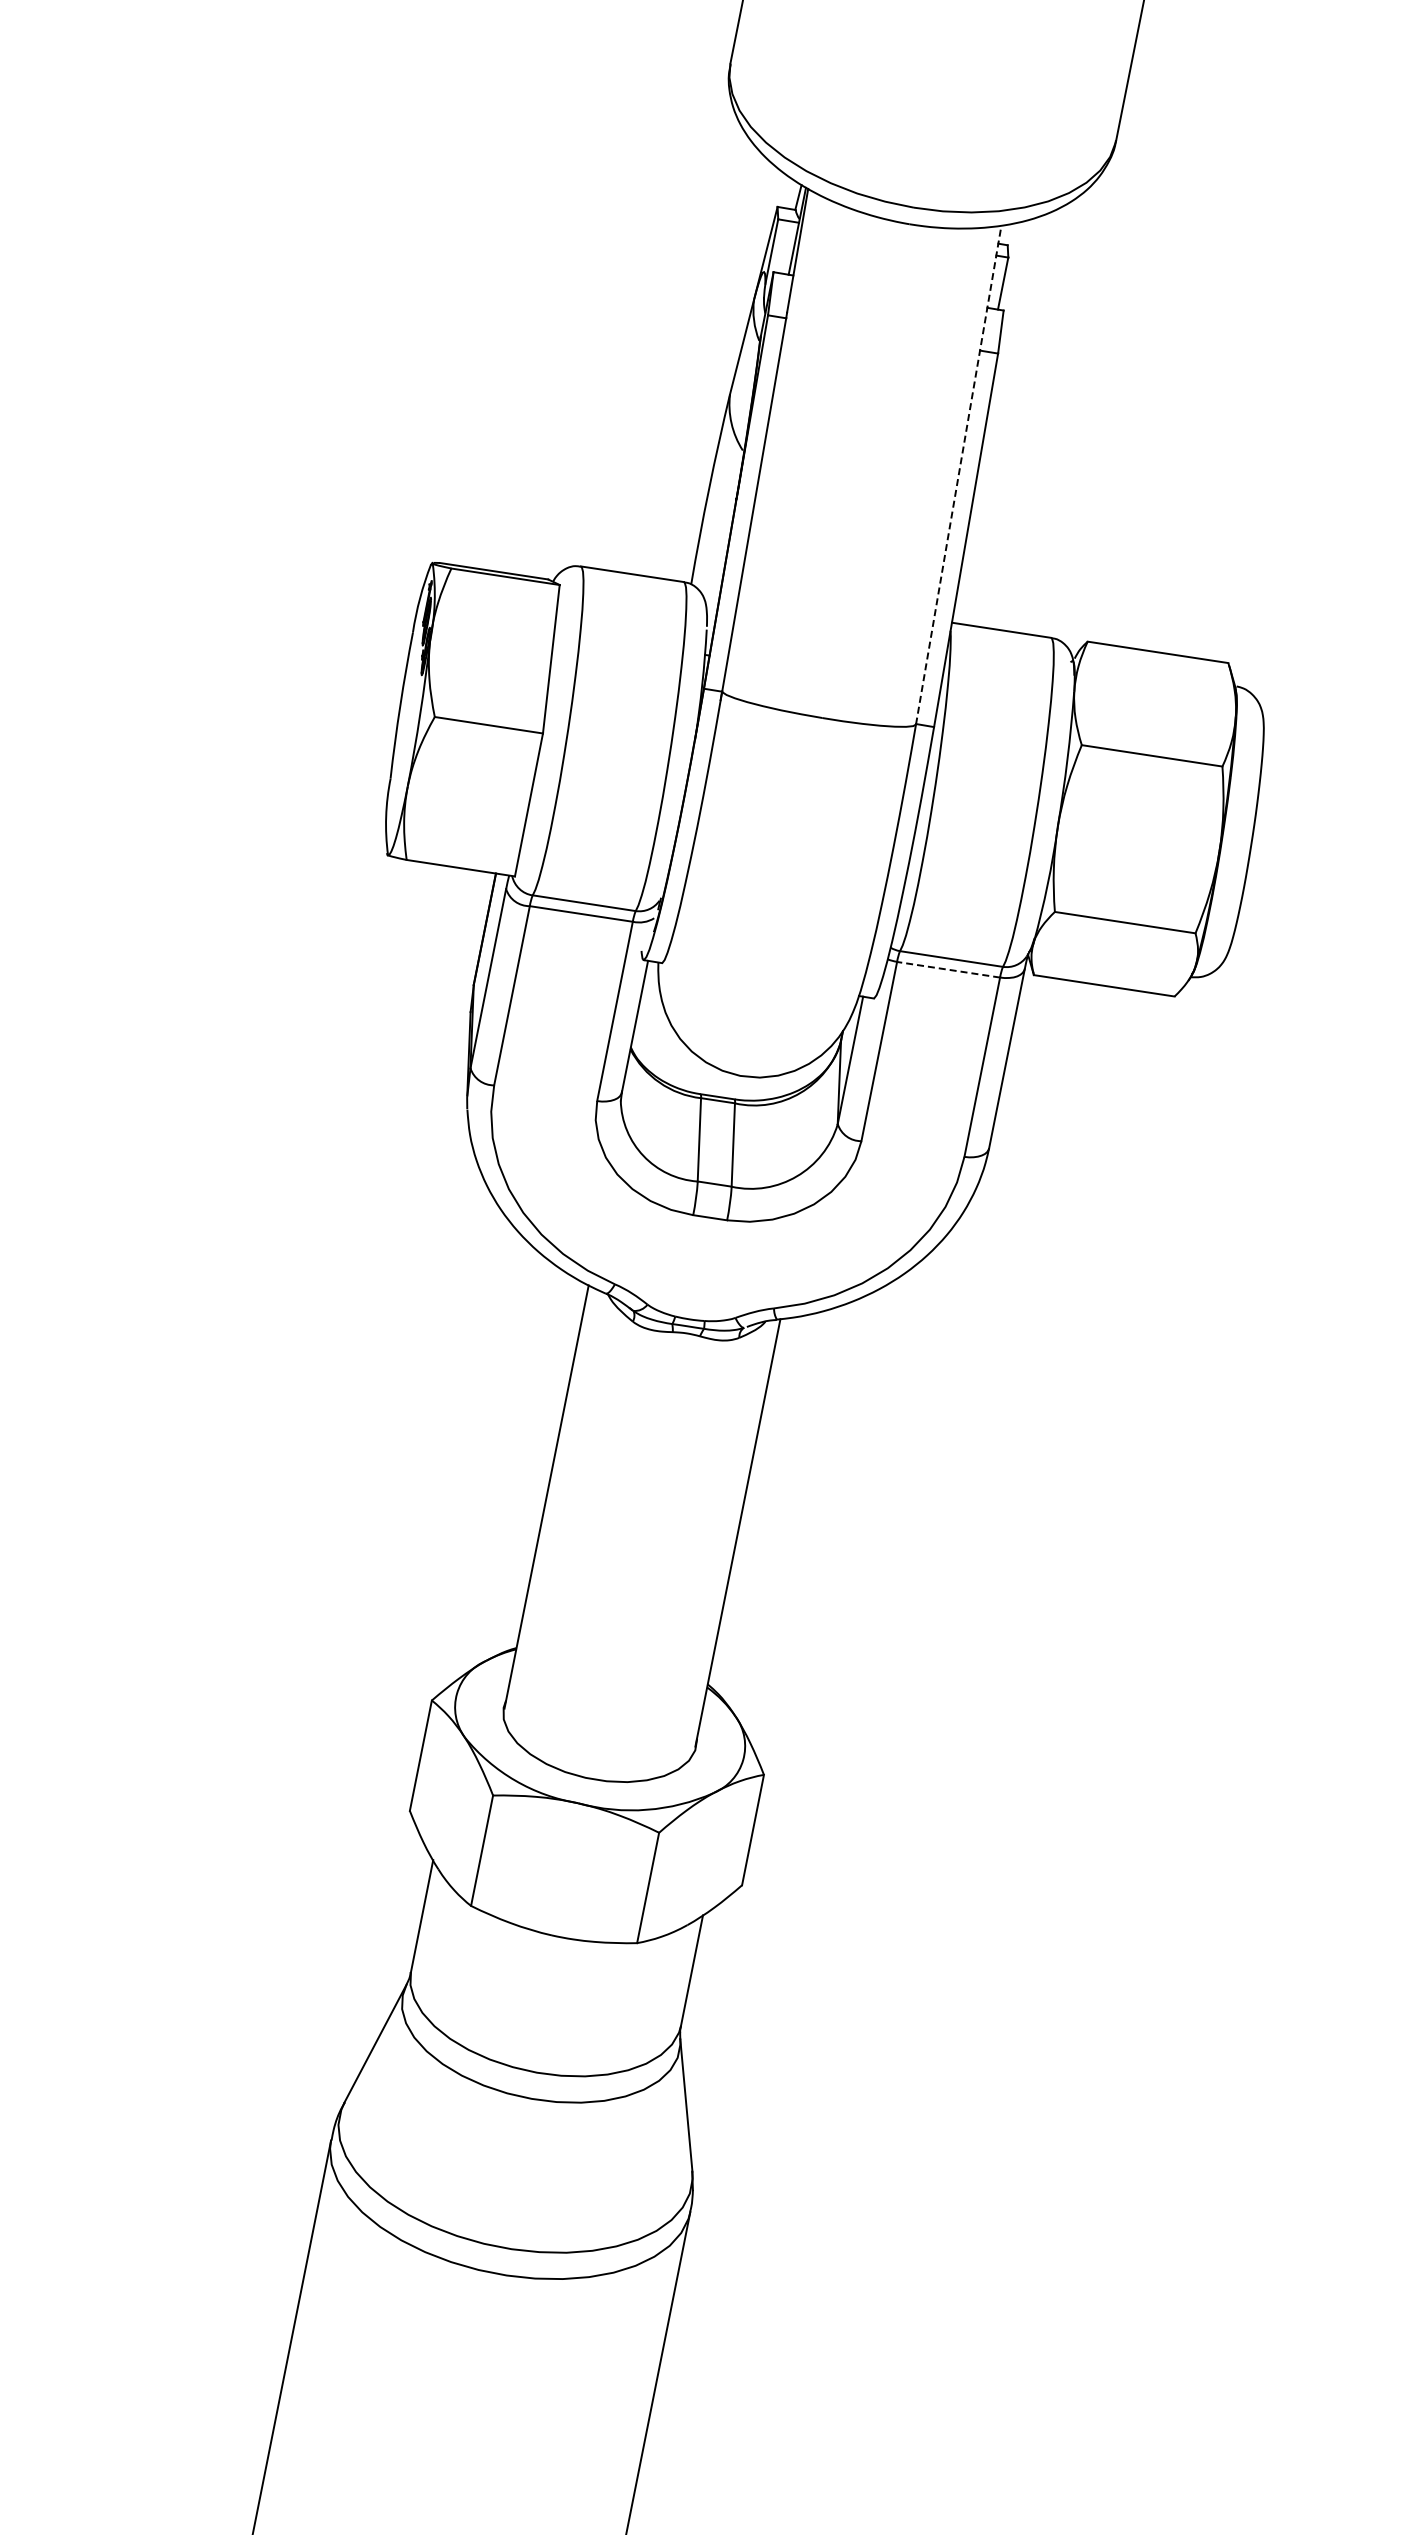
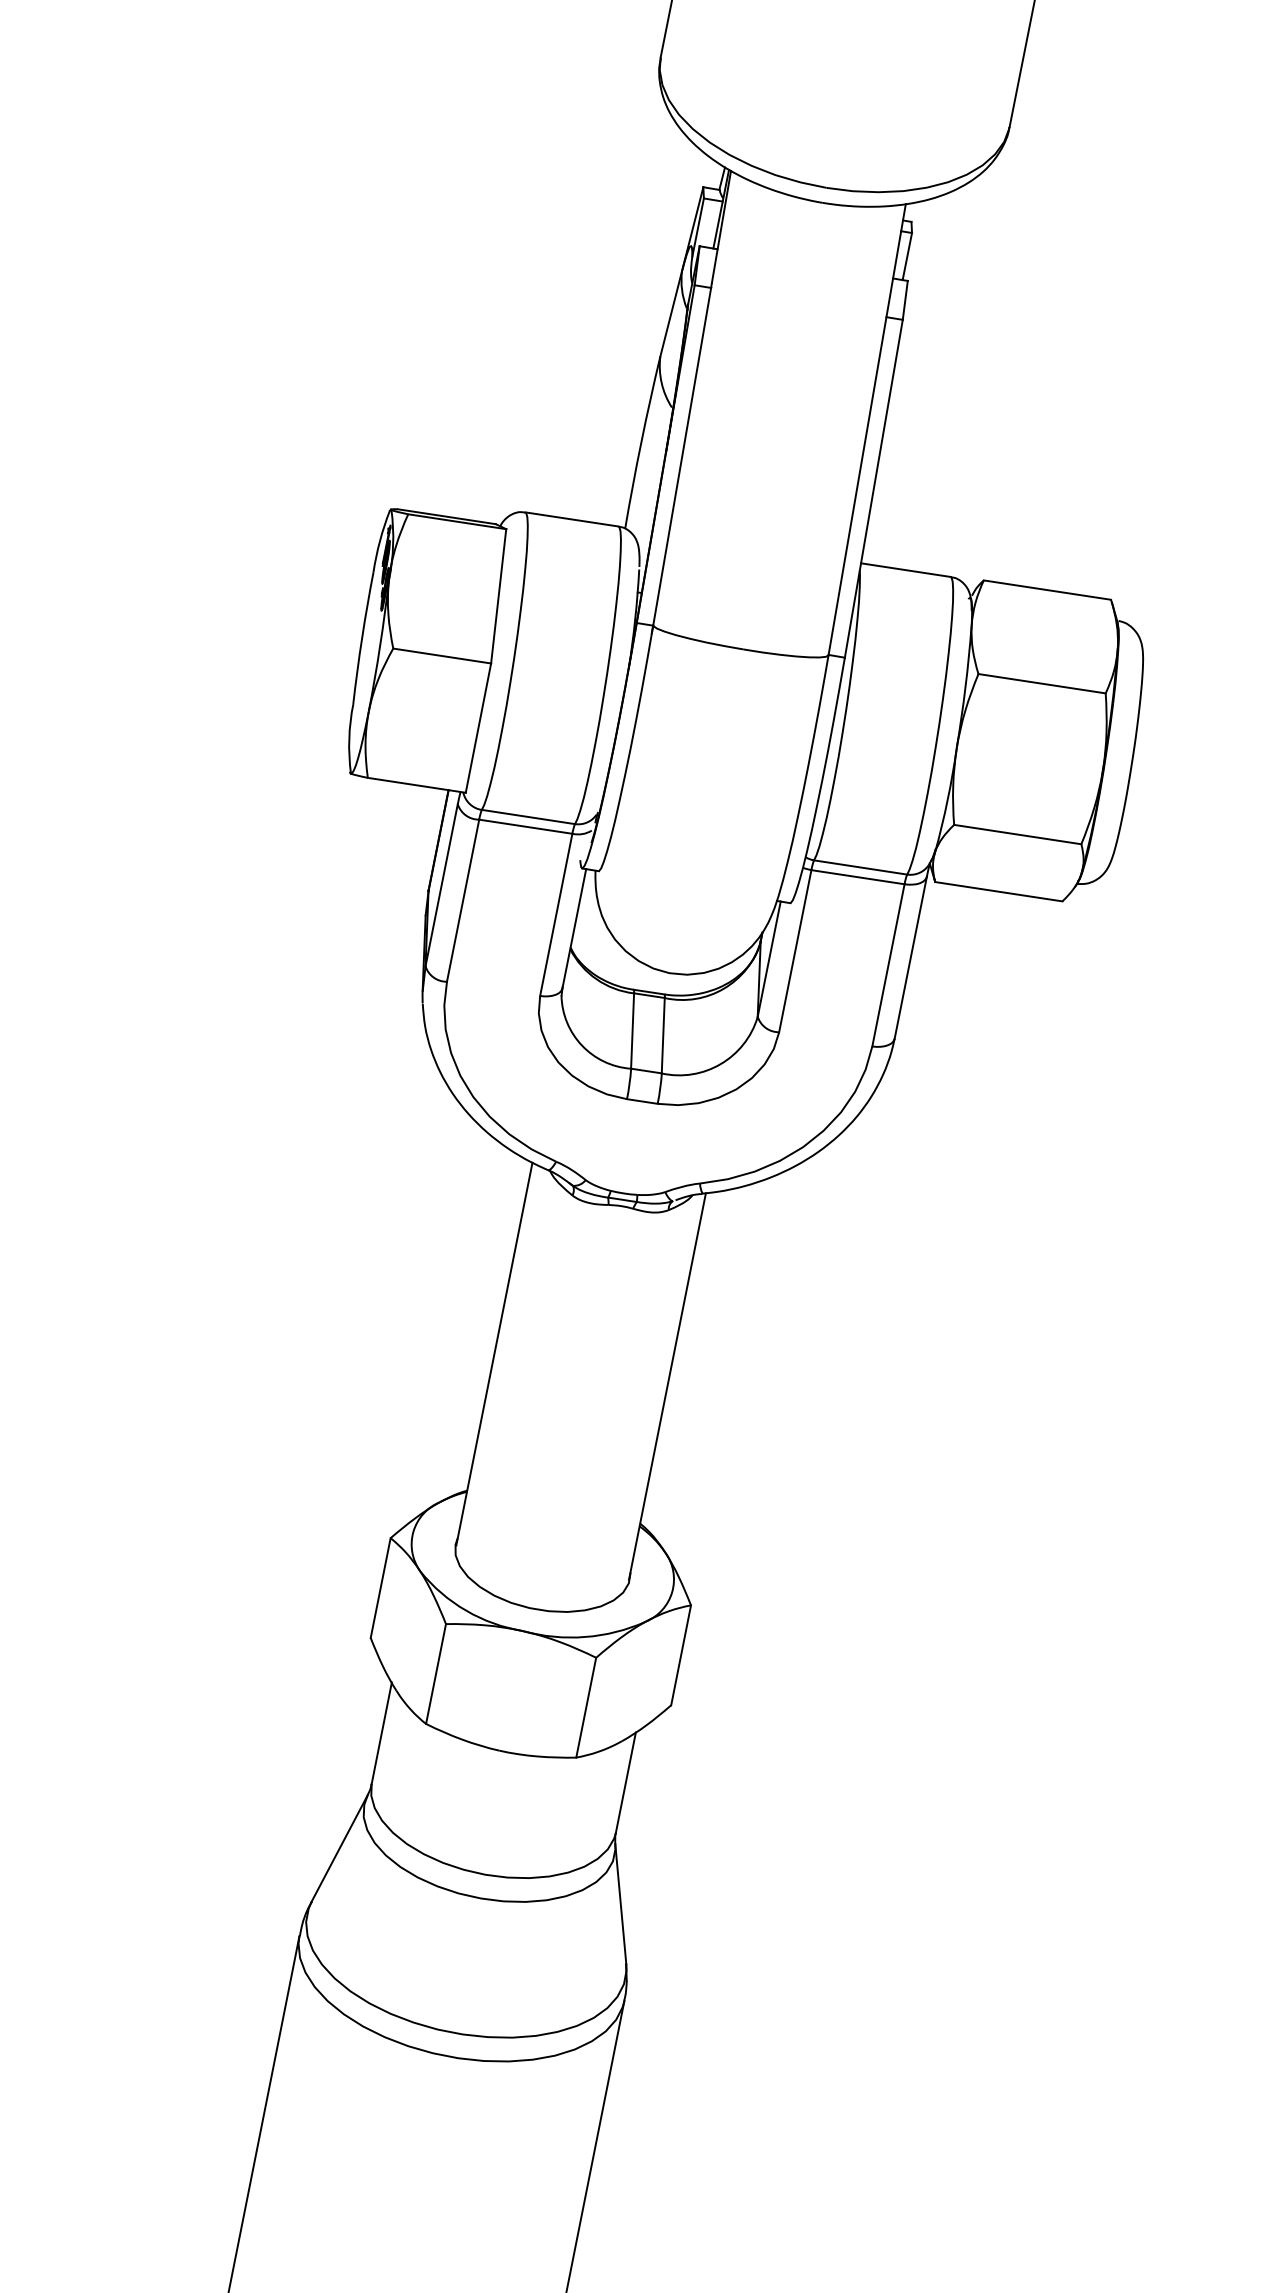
line: (958, 474) -> (866, 429), dashed -> solid
line: (948, 969) -> (857, 876), dashed -> solid

